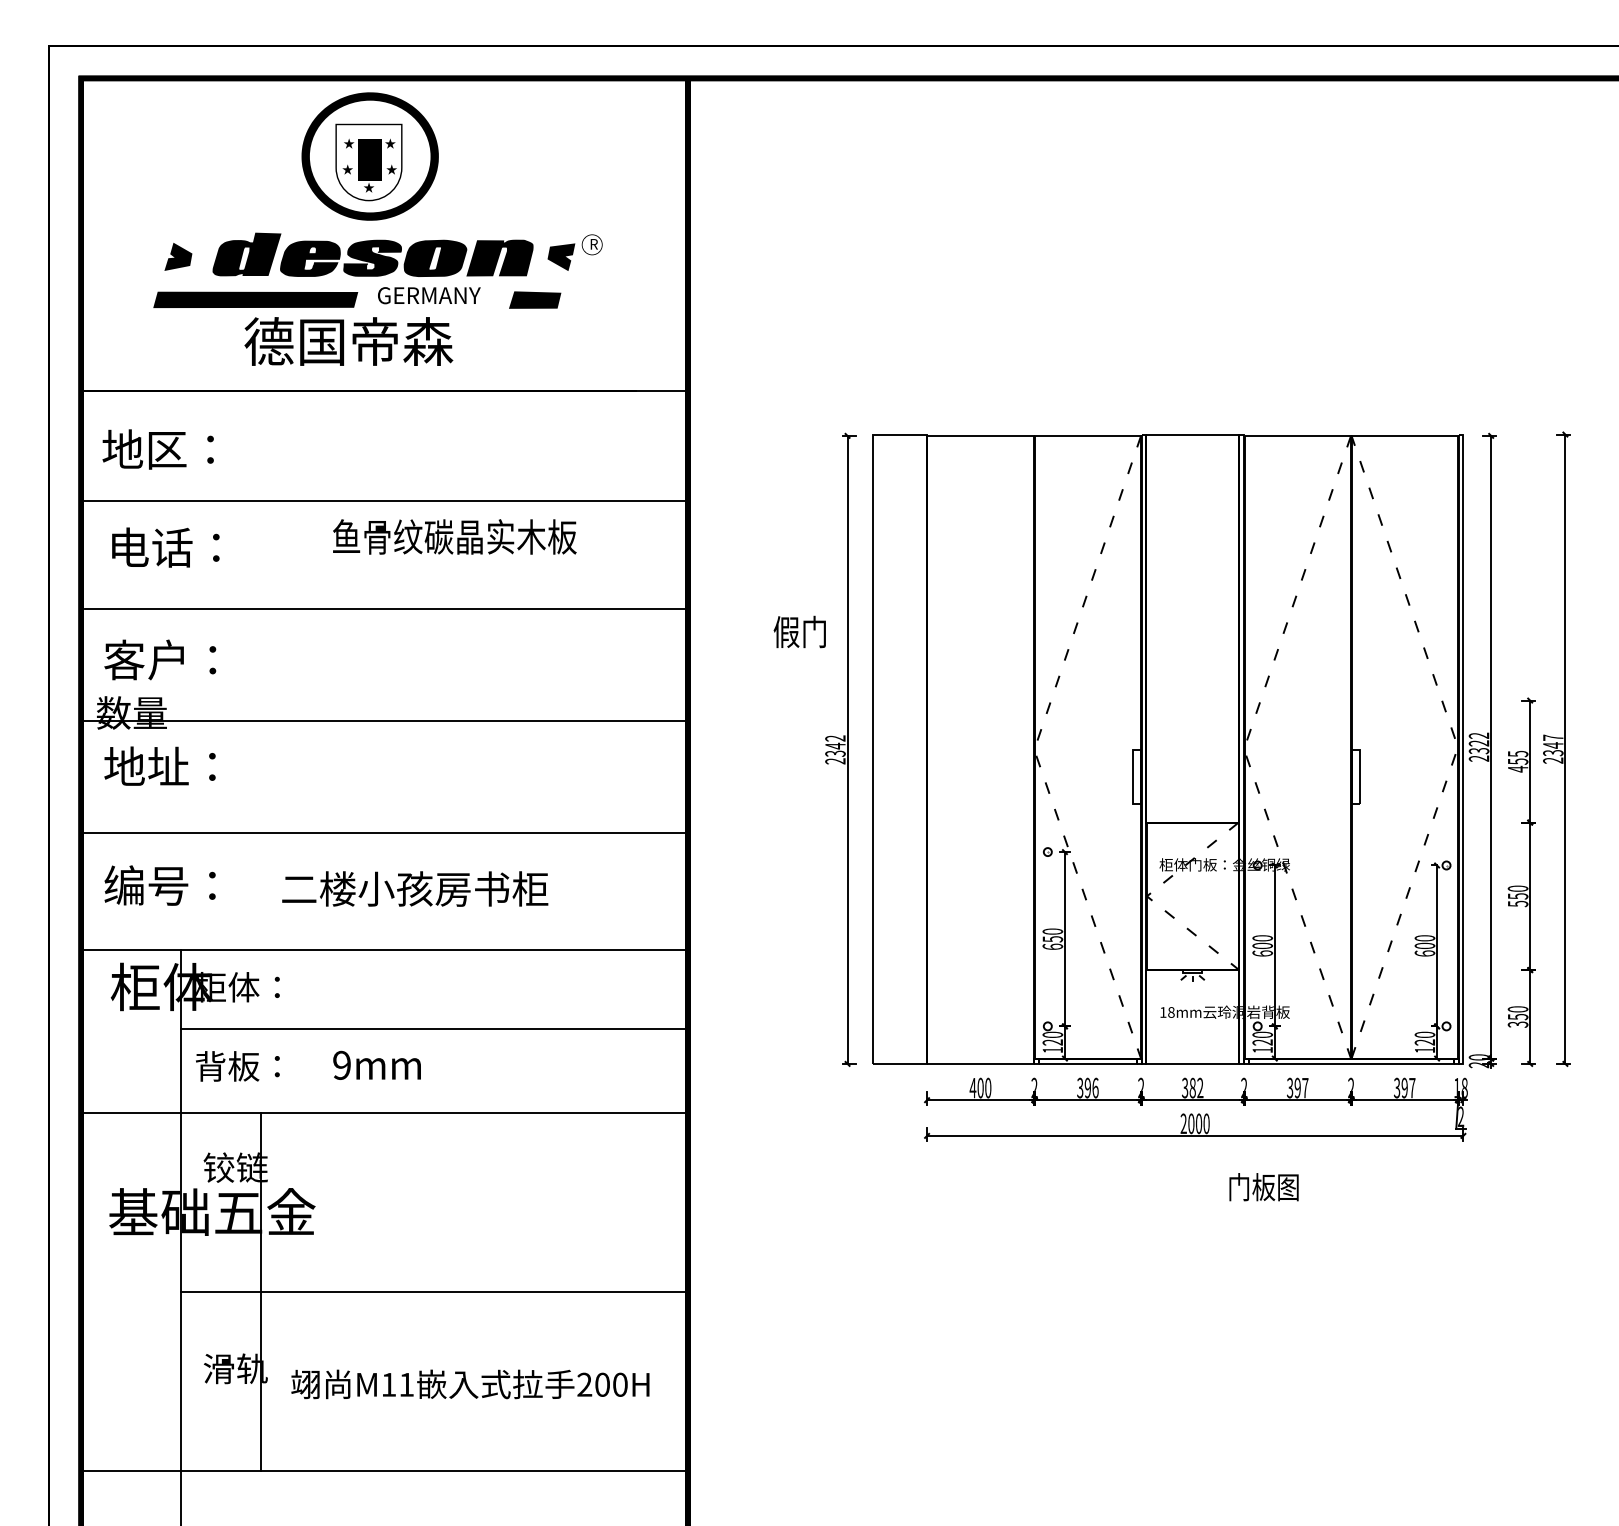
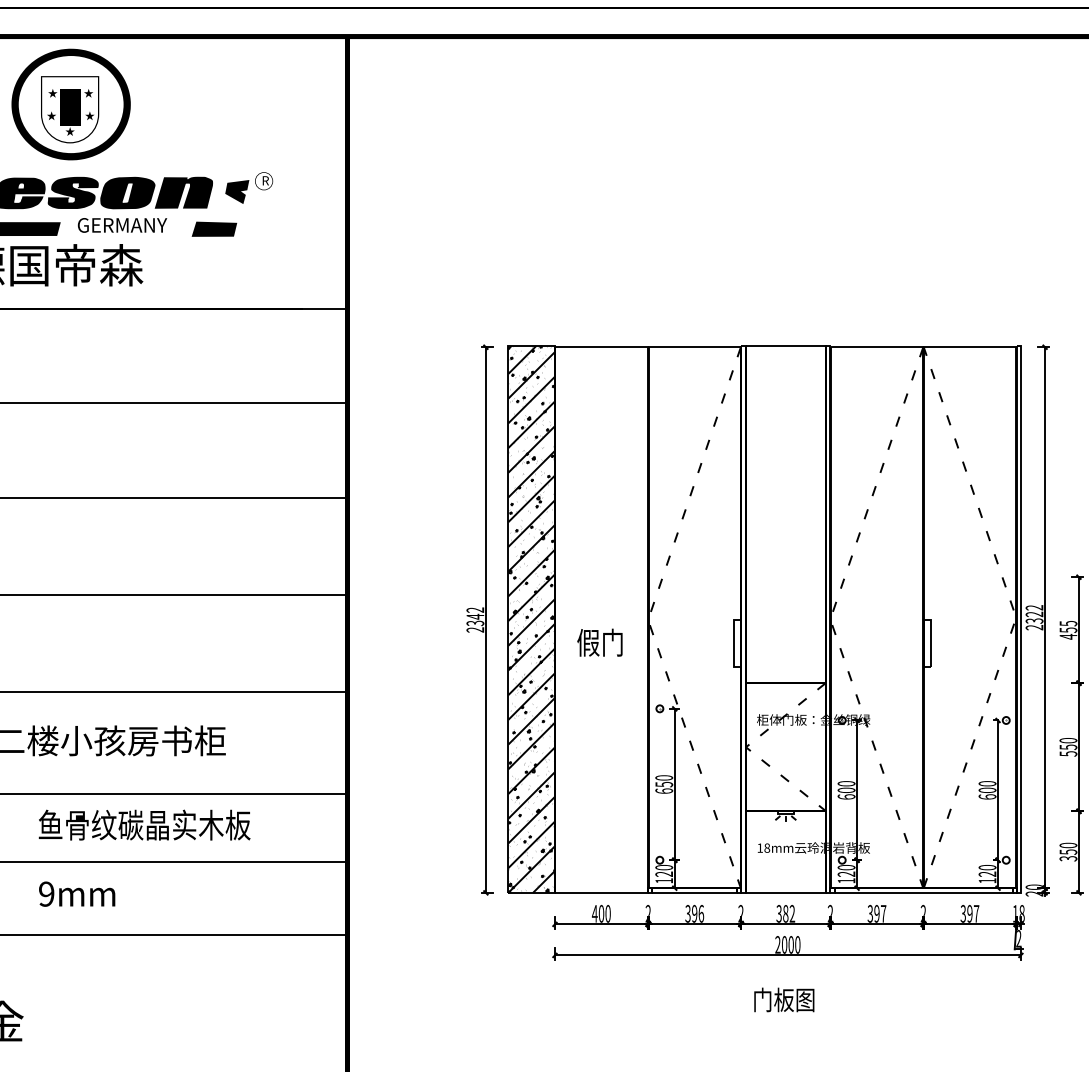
text: (454, 536) -> (144, 824), moved
text: (799, 631) -> (599, 642), moved
hatch: (900, 748) -> (531, 618), added
text: (1263, 1187) -> (783, 1000), moved

